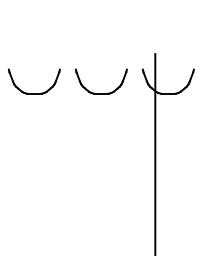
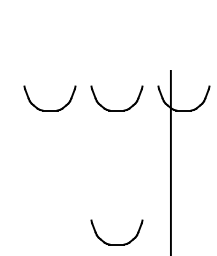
part: (101, 227) -> (117, 244), added

